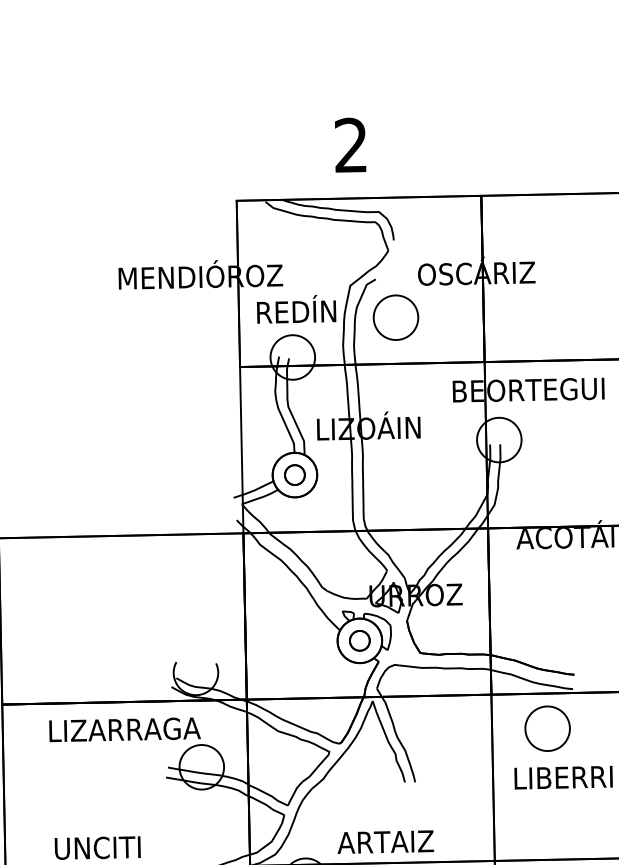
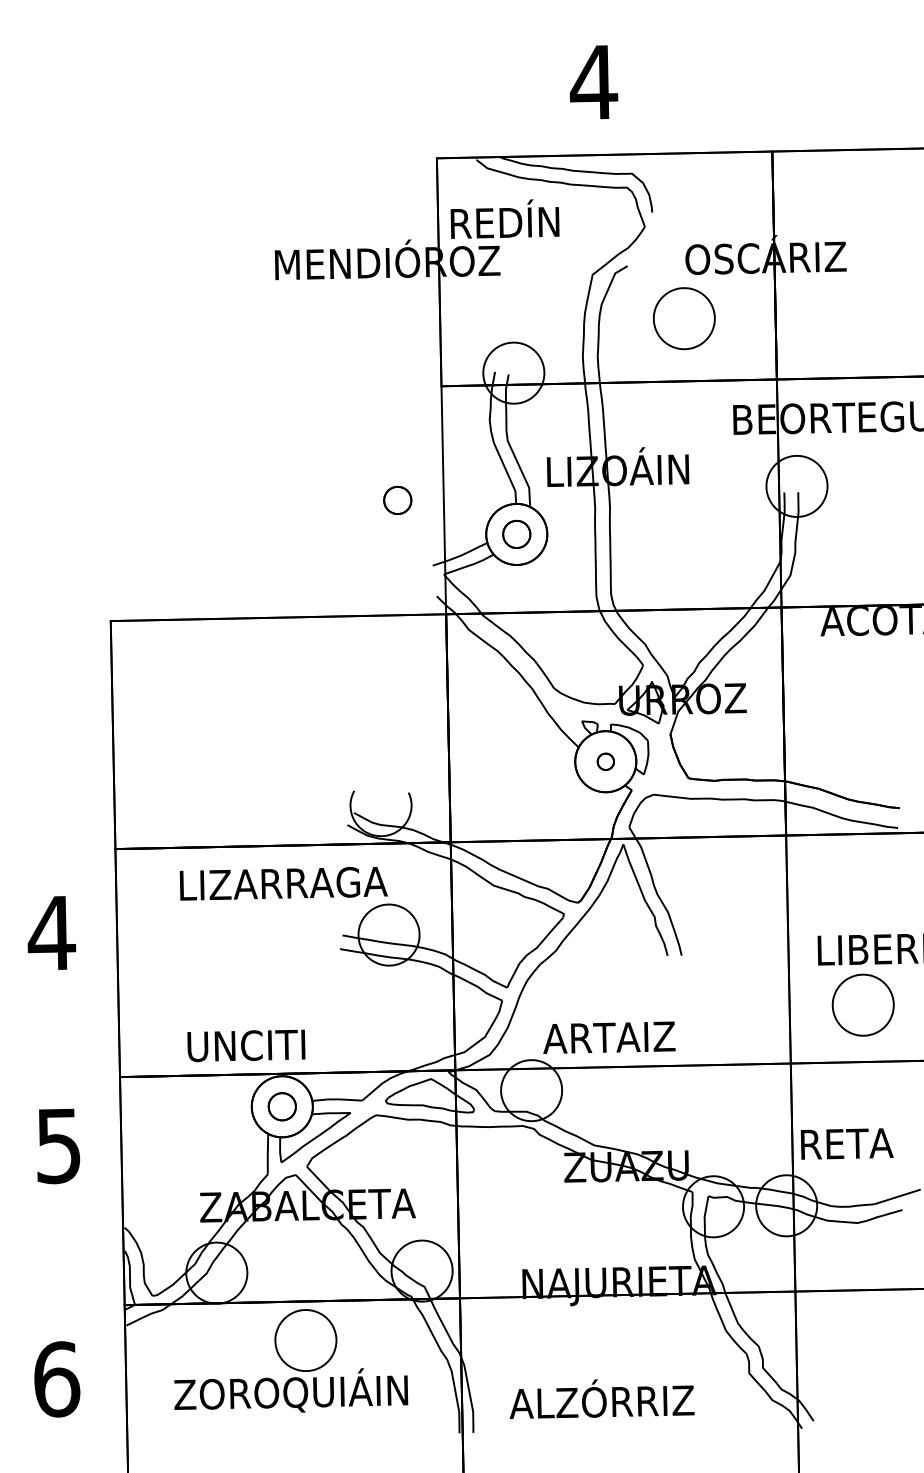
text: (350, 144) -> (593, 81), 2 -> 4
text: (296, 308) -> (504, 218), moved
part: (395, 317) -> (683, 318), moved
part: (207, 449) -> (397, 499), added
part: (359, 640) -> (605, 761), size x0.6
part: (547, 728) -> (862, 1004), moved
text: (385, 841) -> (609, 1037), moved

